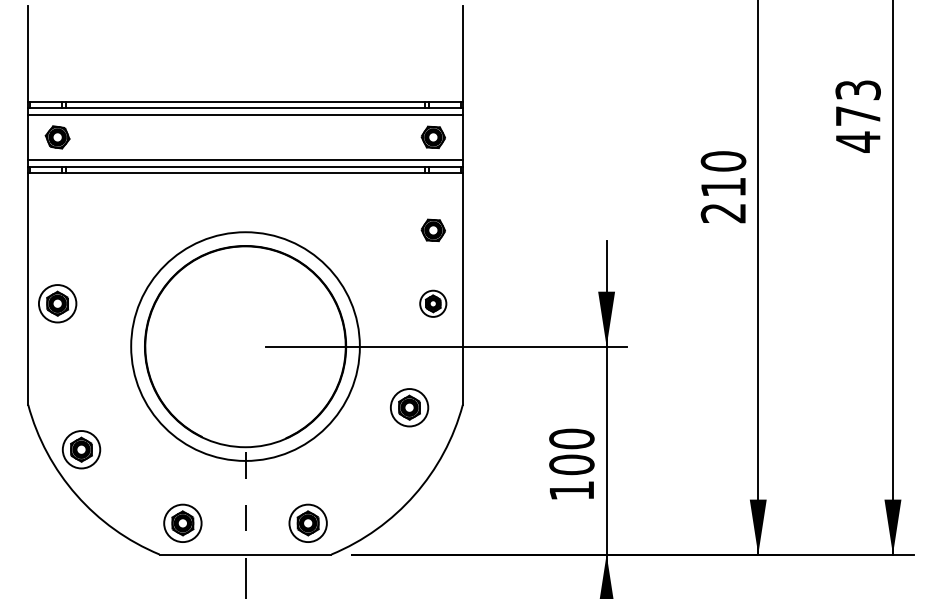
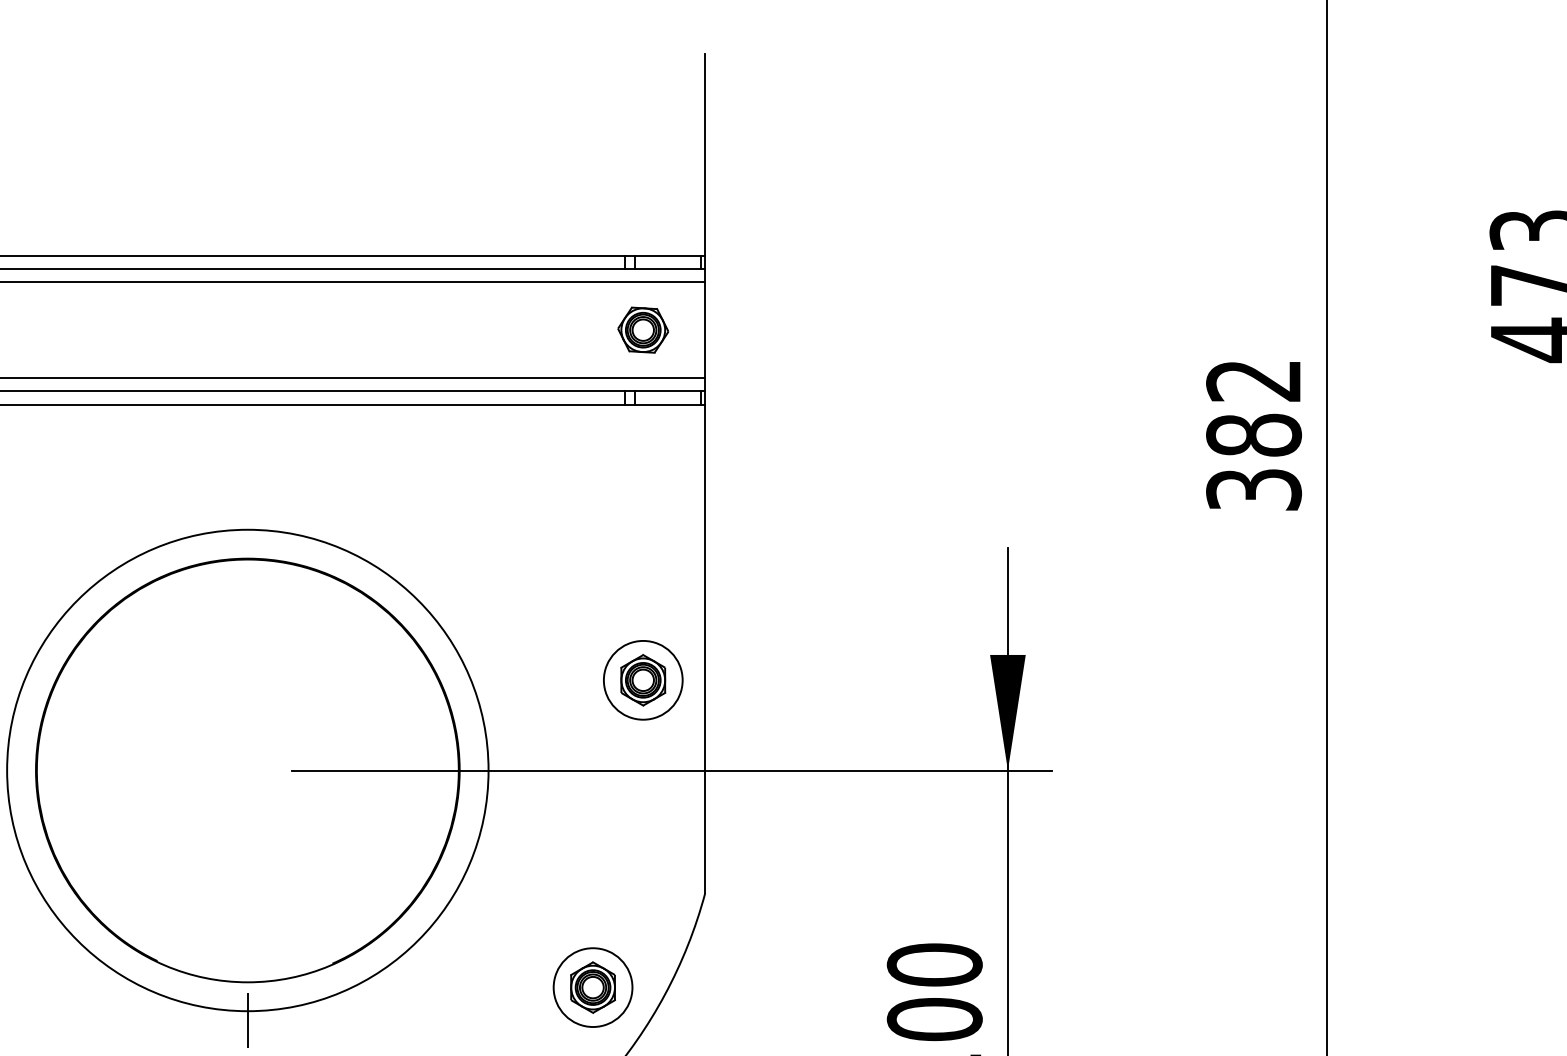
text: (723, 187) -> (1253, 435), 210 -> 382
part: (432, 229) -> (641, 524), removed
part: (432, 303) -> (641, 679), size x1.43
part: (409, 407) -> (592, 987), moved

